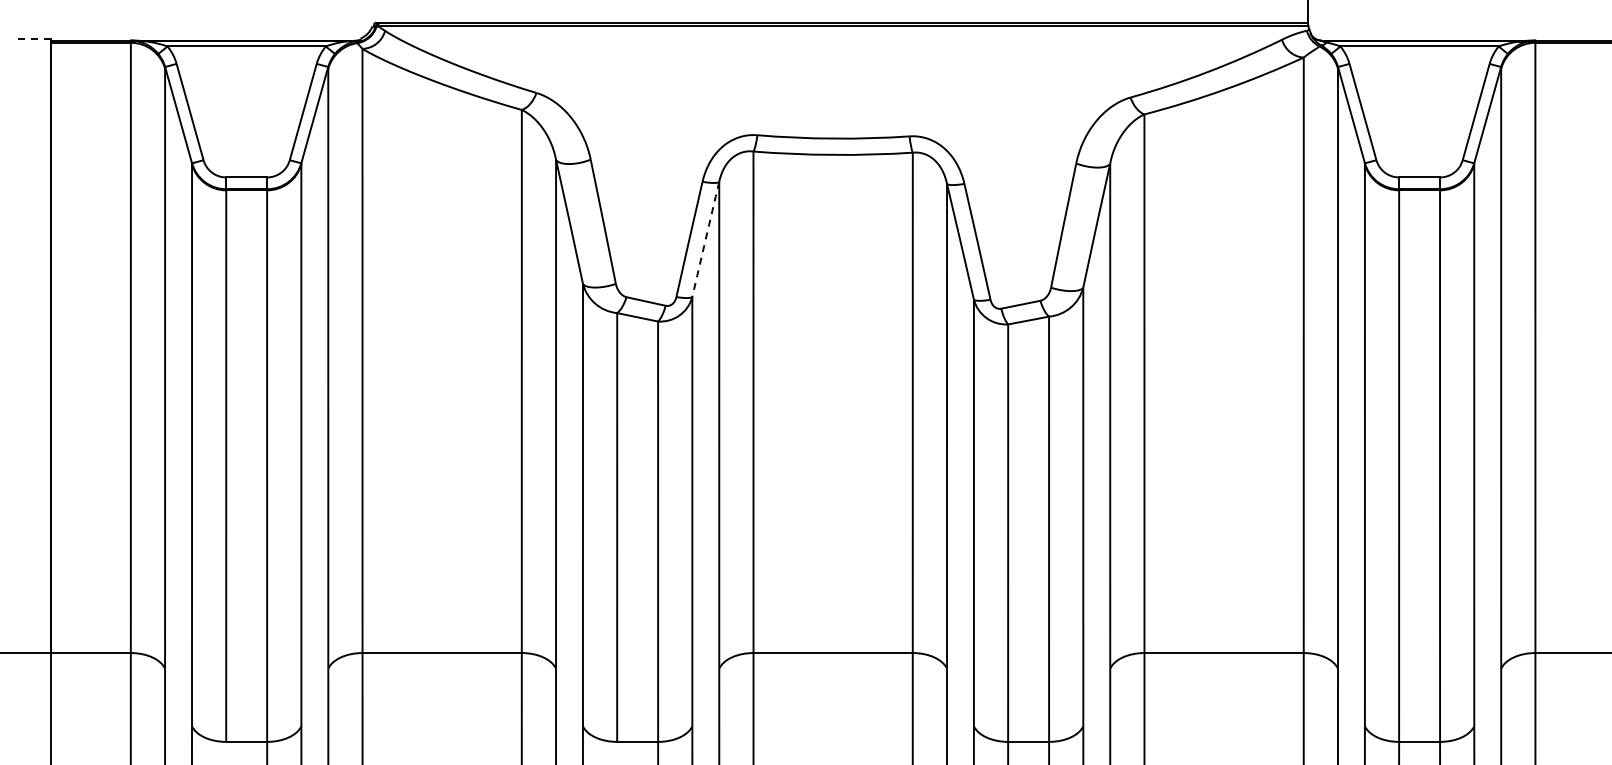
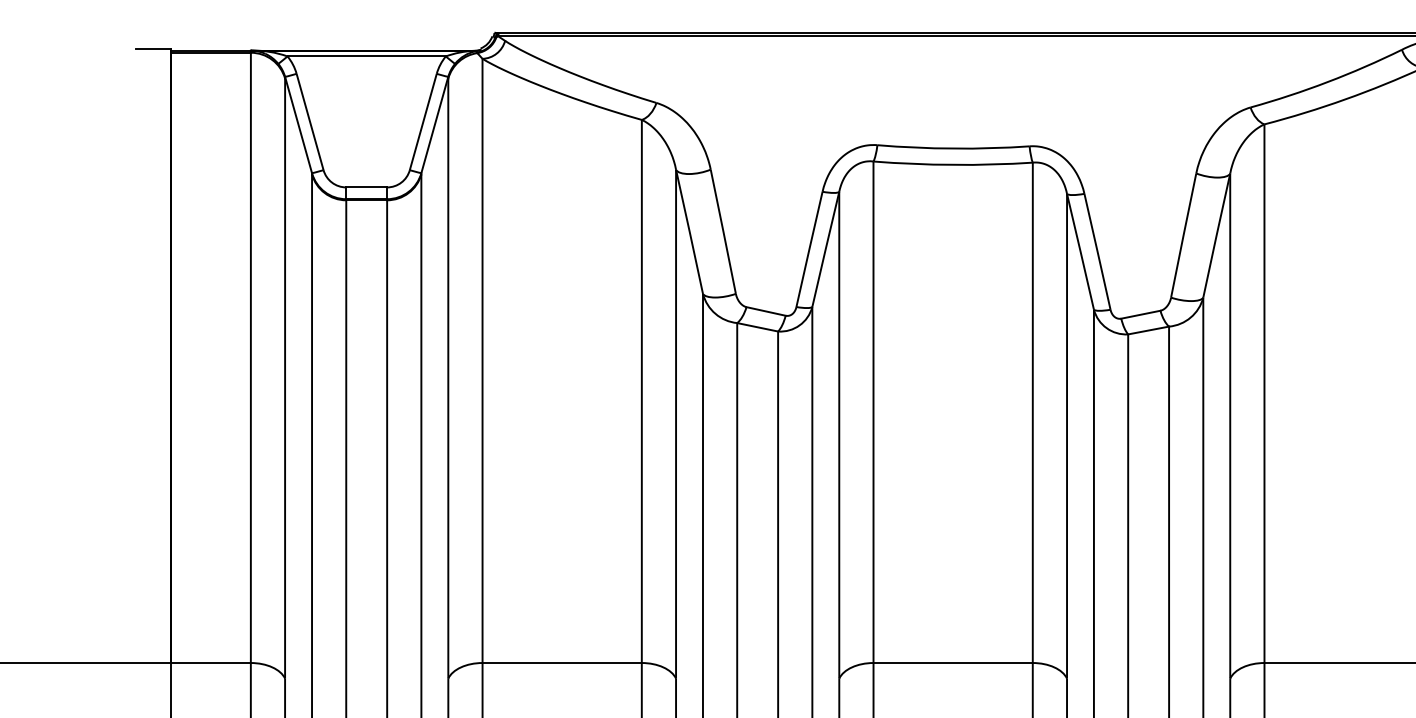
line: (33, 39) -> (153, 49), dashed -> solid
arc: (705, 239) -> (825, 249), dashed -> solid

